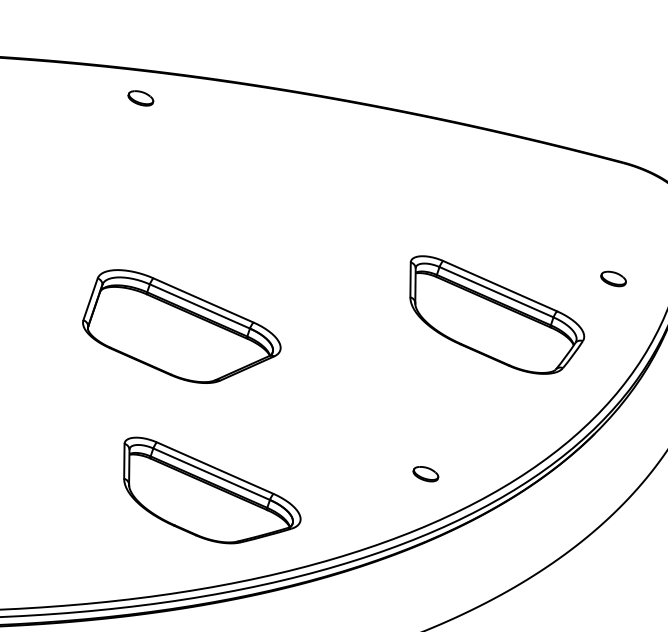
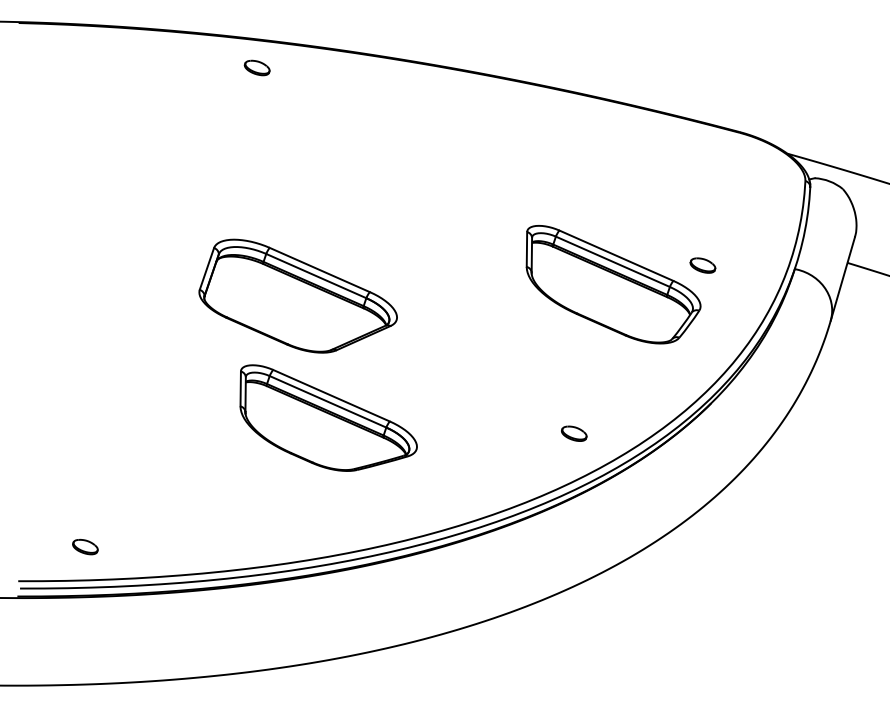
part: (613, 278) -> (702, 265), moved
part: (426, 473) -> (574, 433), moved
part: (212, 489) -> (328, 417), moved

